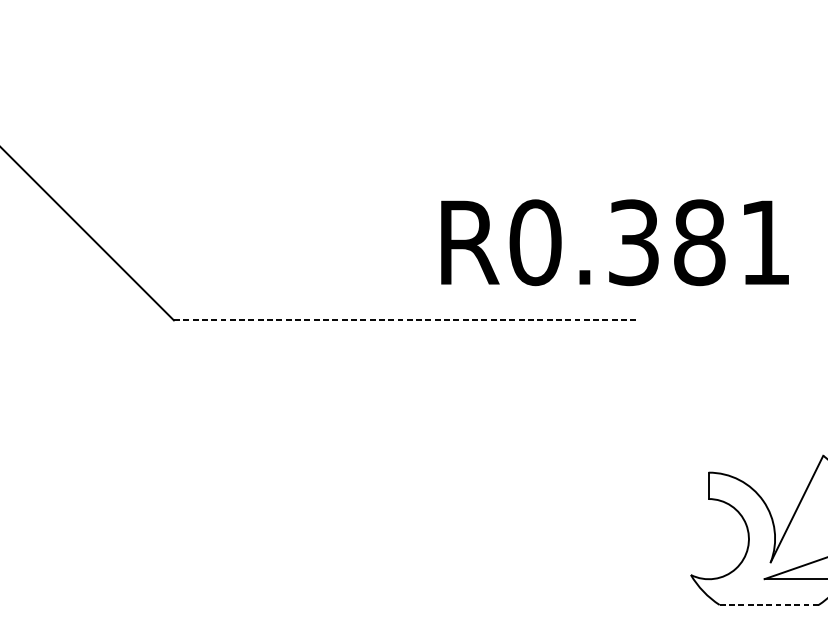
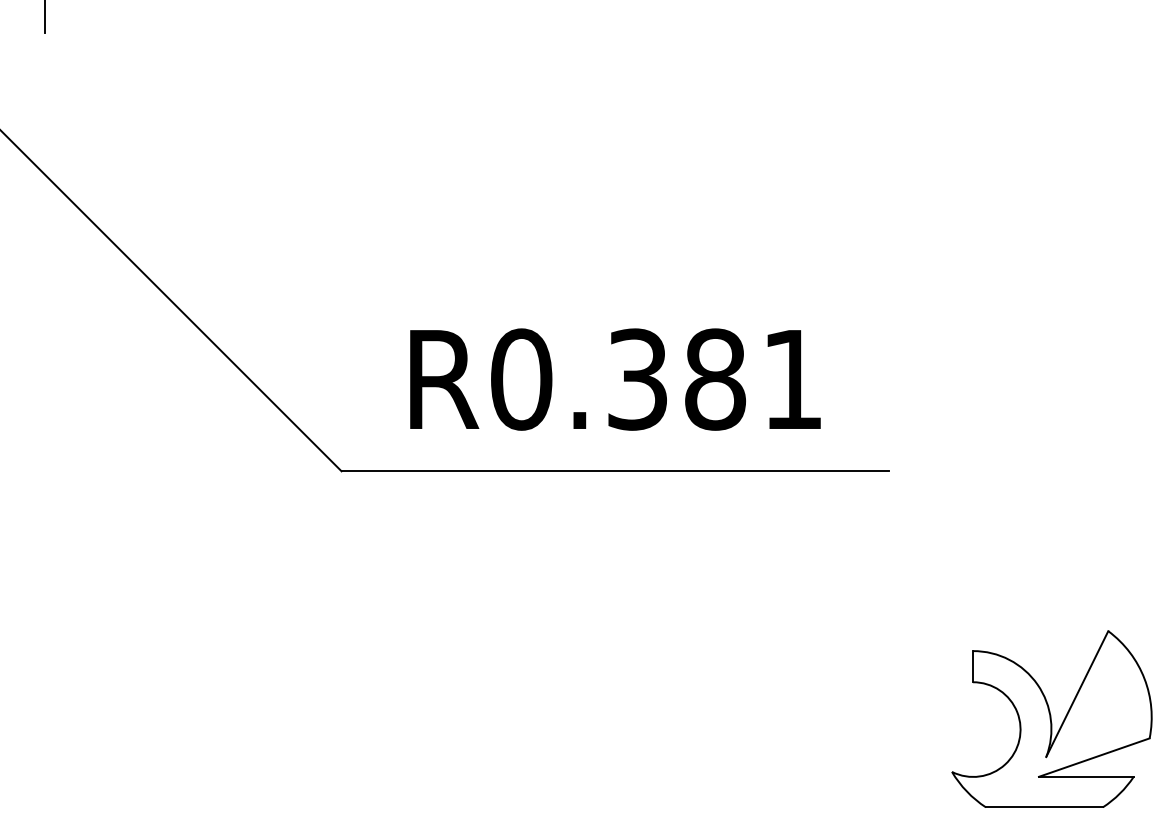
text: (615, 242) -> (615, 379), moved
line: (405, 320) -> (615, 471), dashed -> solid
line: (769, 605) -> (1044, 807), dashed -> solid

